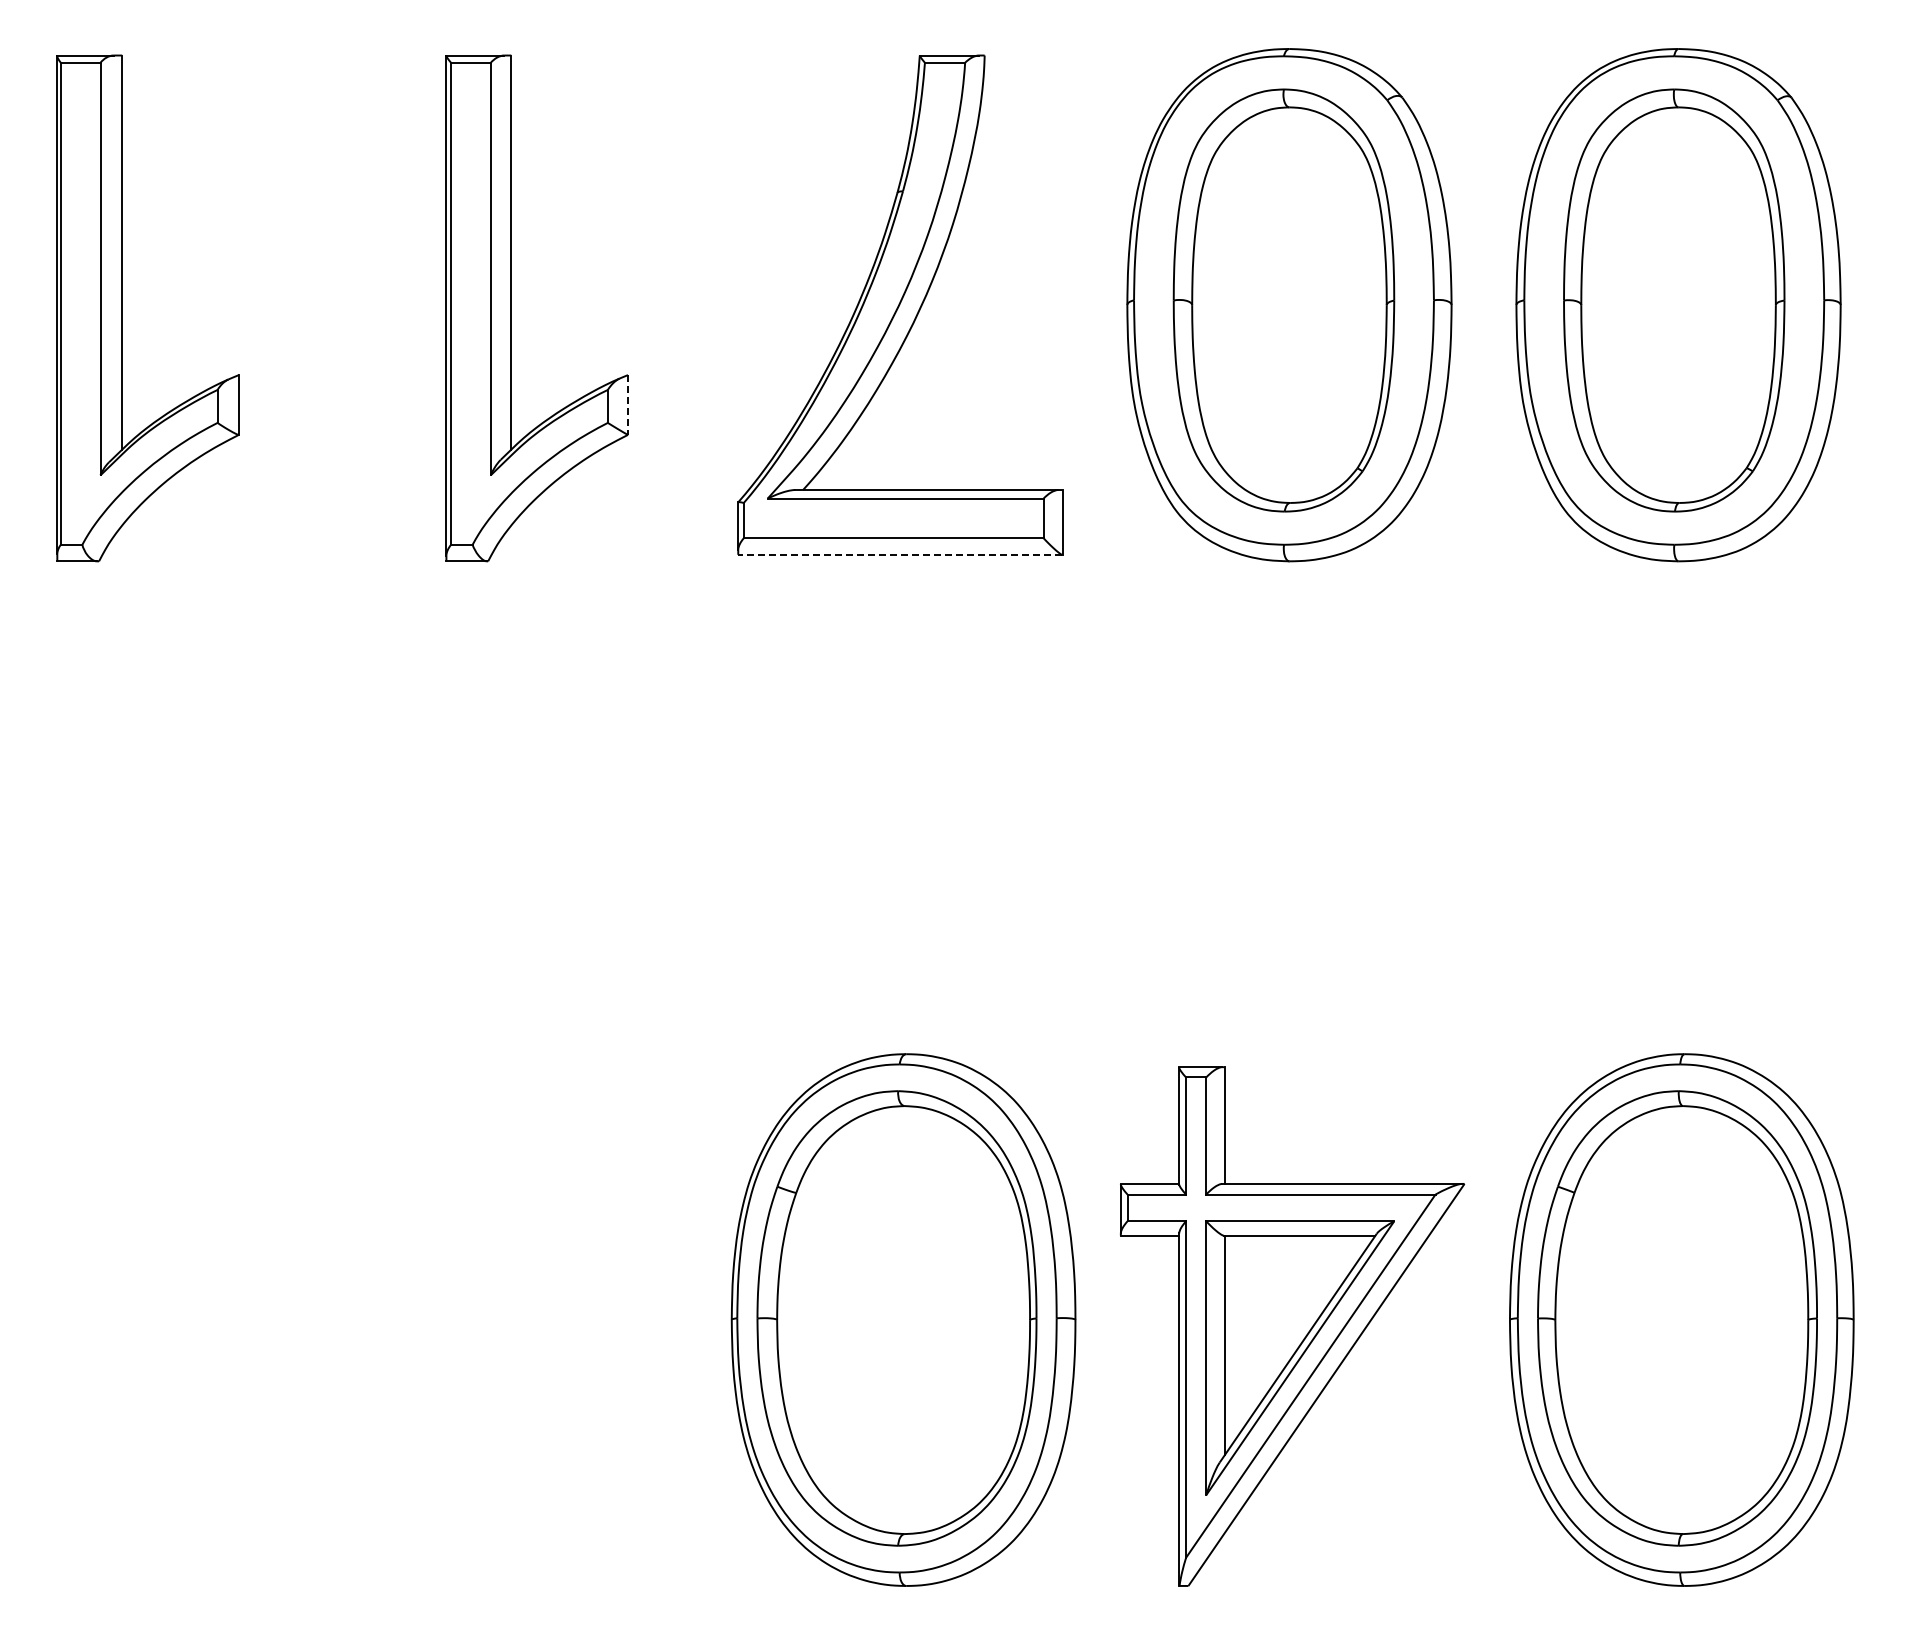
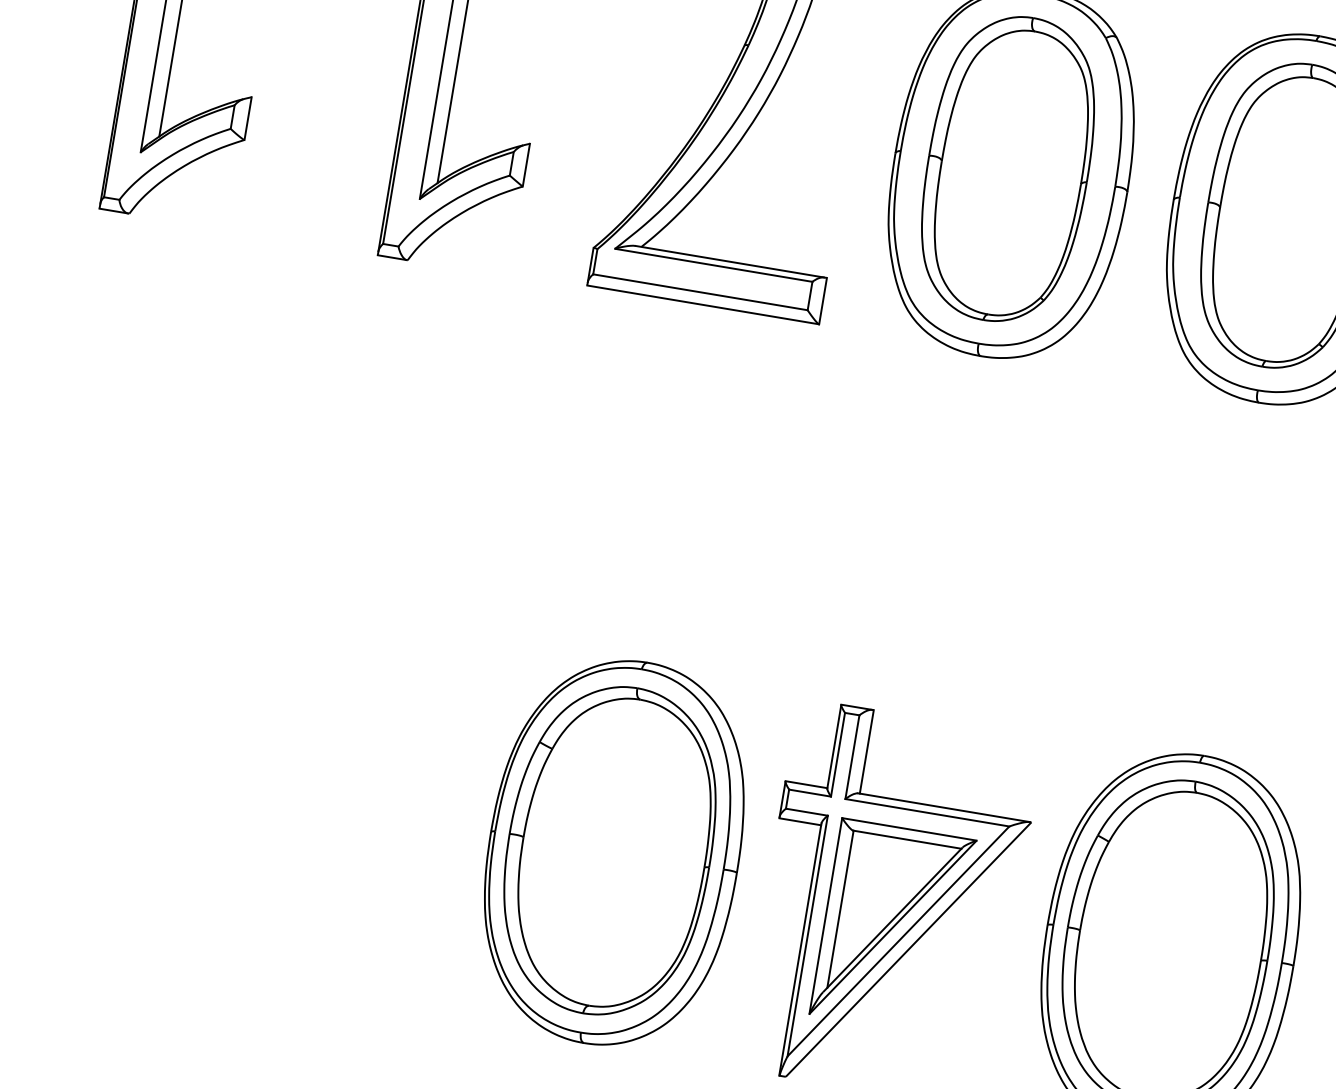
line: (628, 405) -> (526, 165), dashed -> solid
line: (900, 554) -> (703, 304), dashed -> solid

